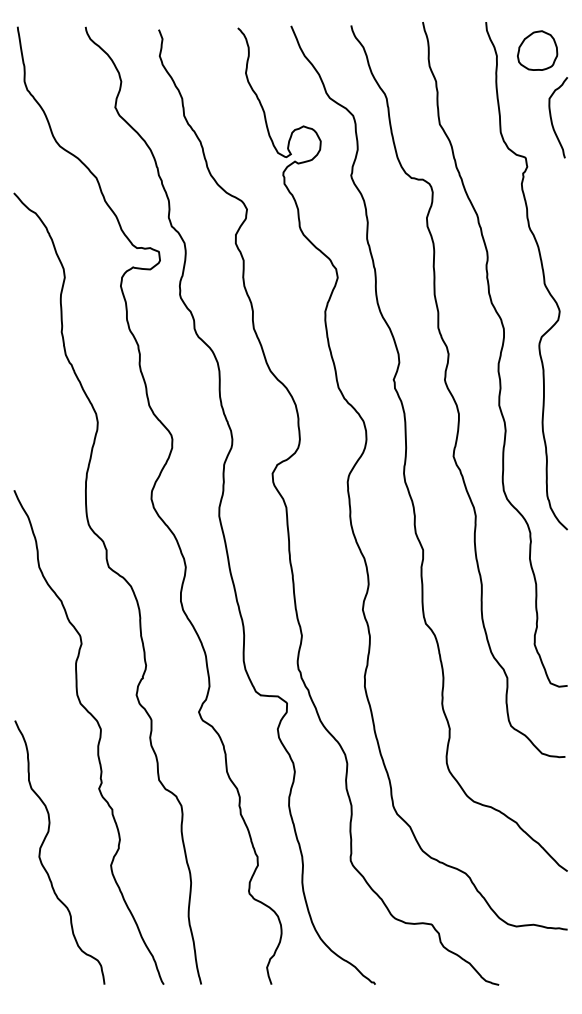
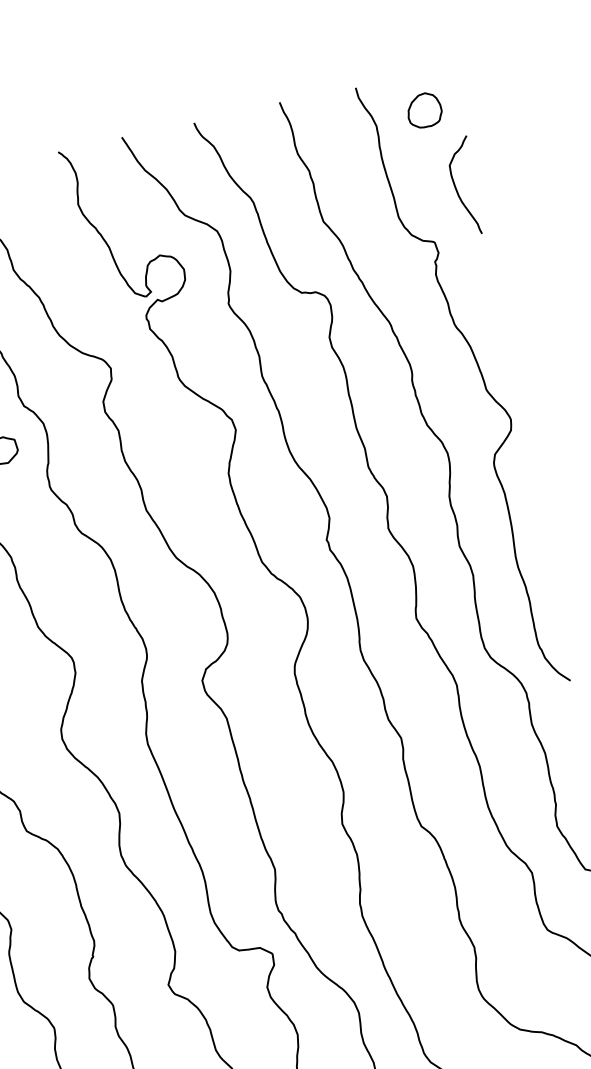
part: (537, 50) -> (424, 110), size x0.7

